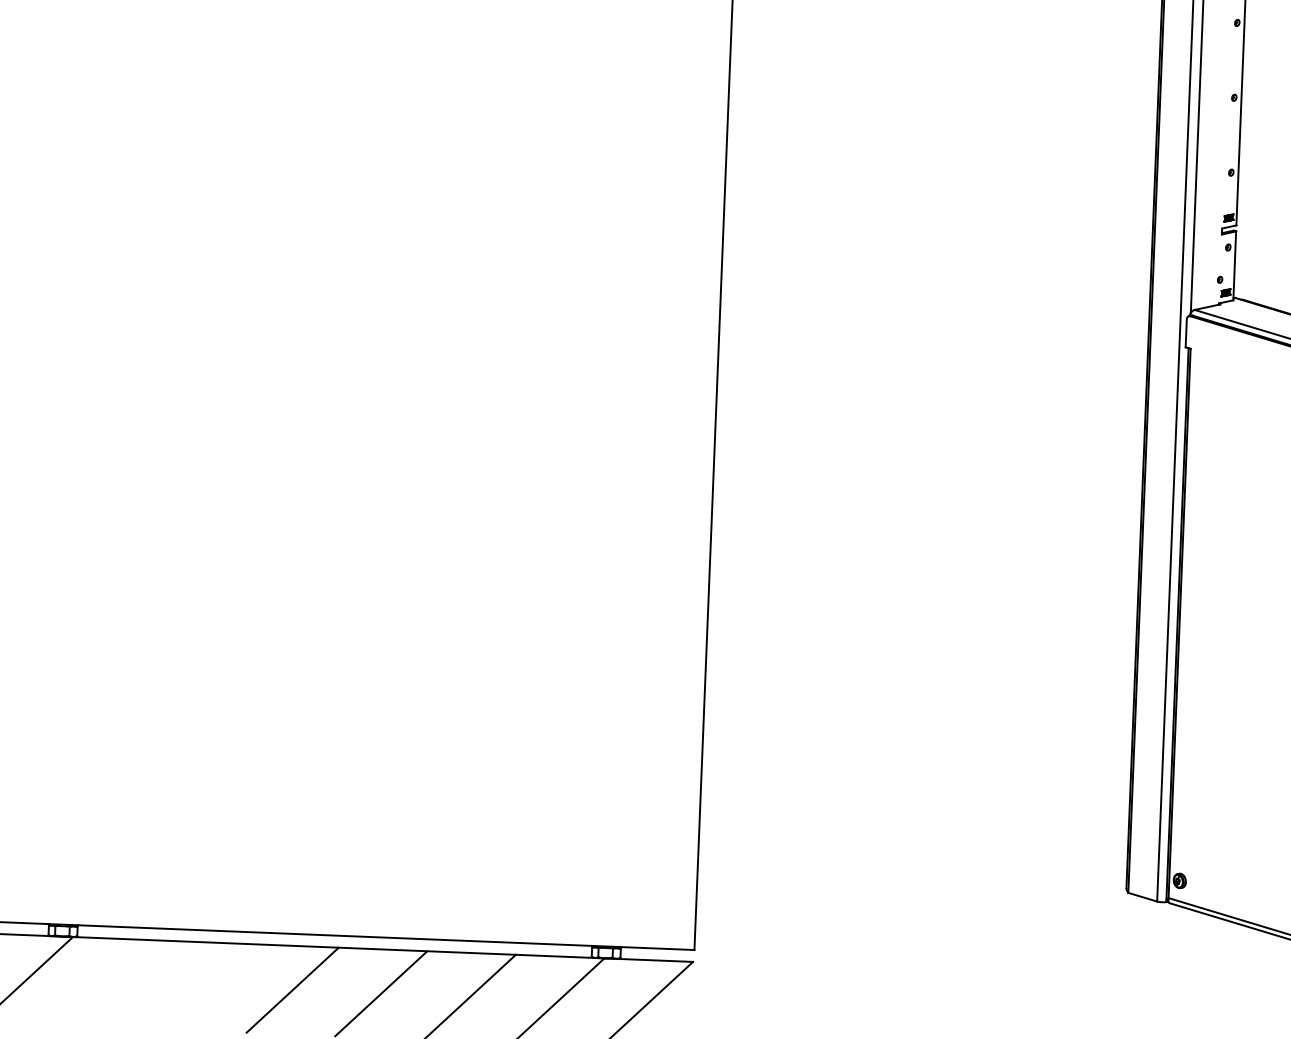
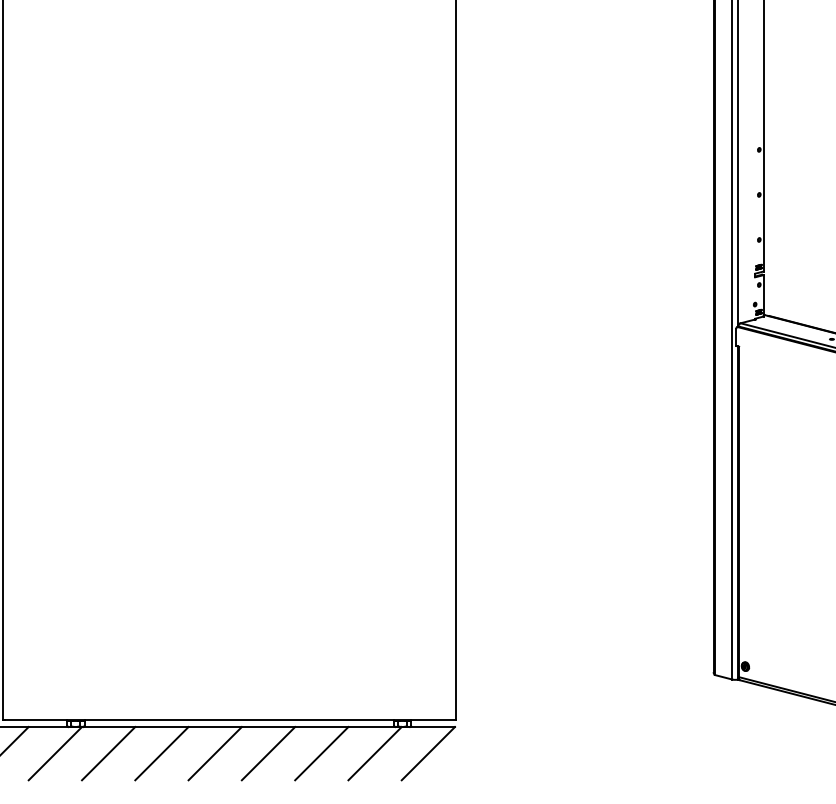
line: (115, 982) -> (108, 753), added
line: (203, 986) -> (161, 753), added

